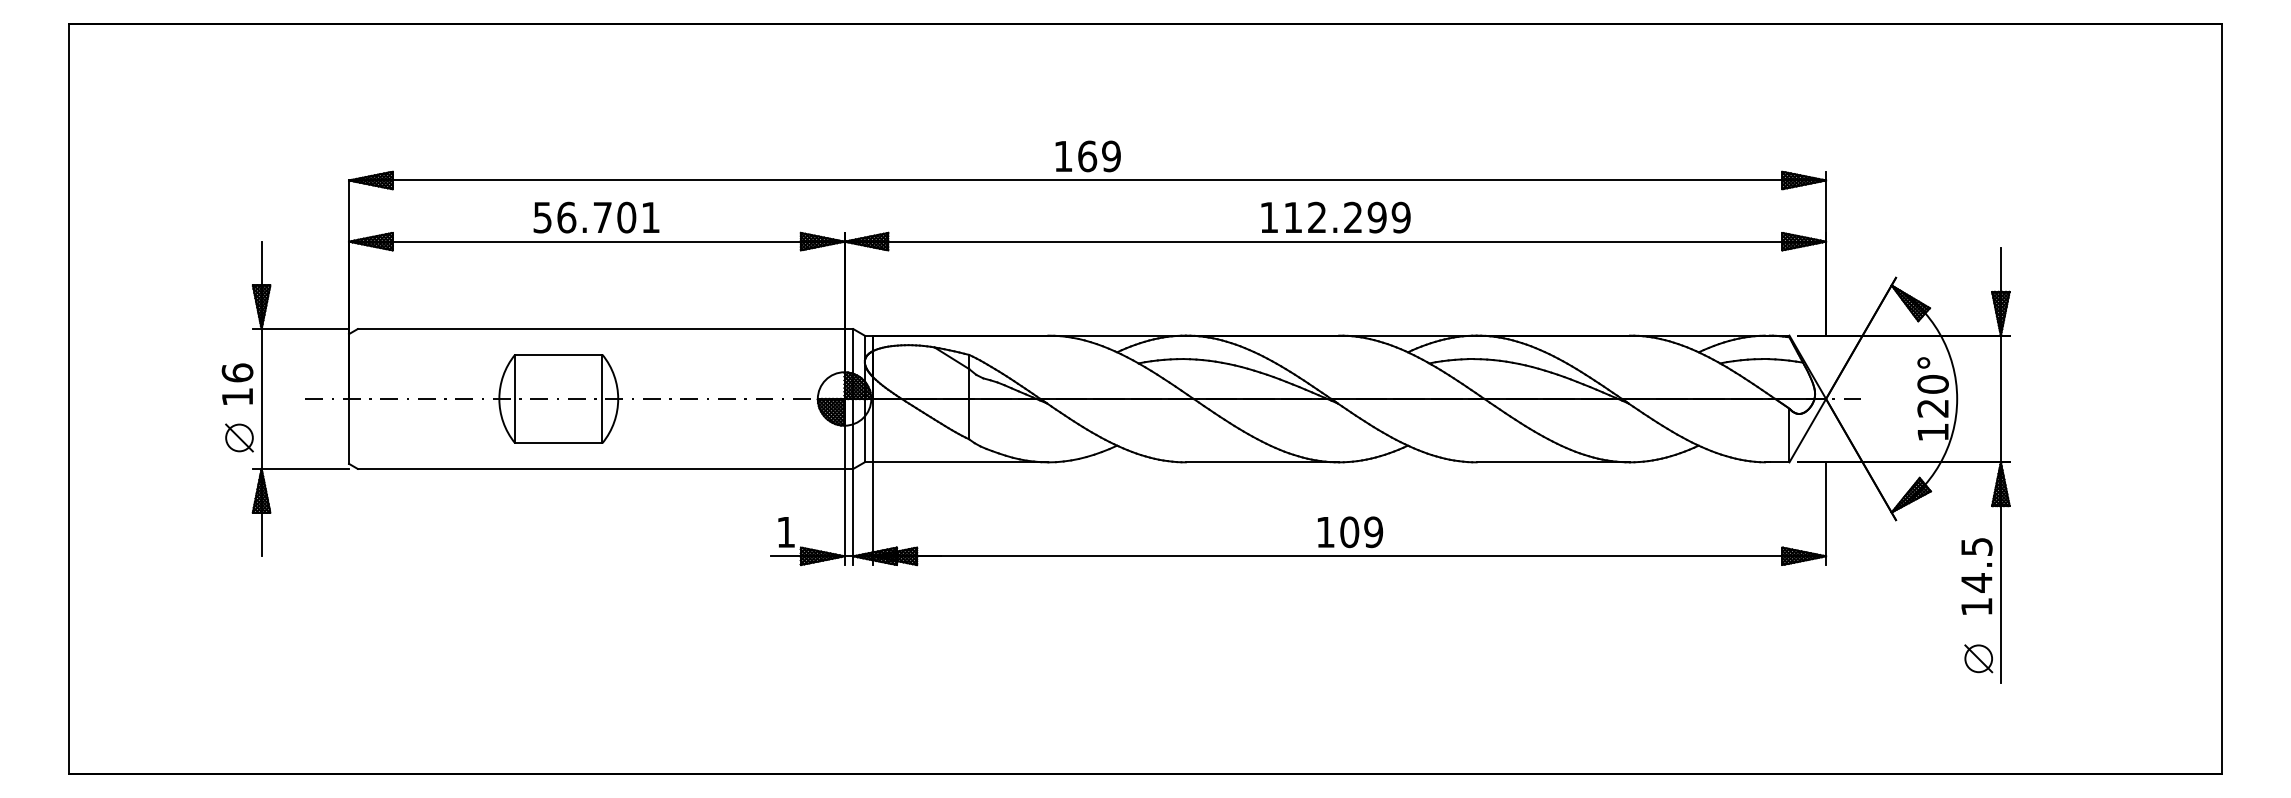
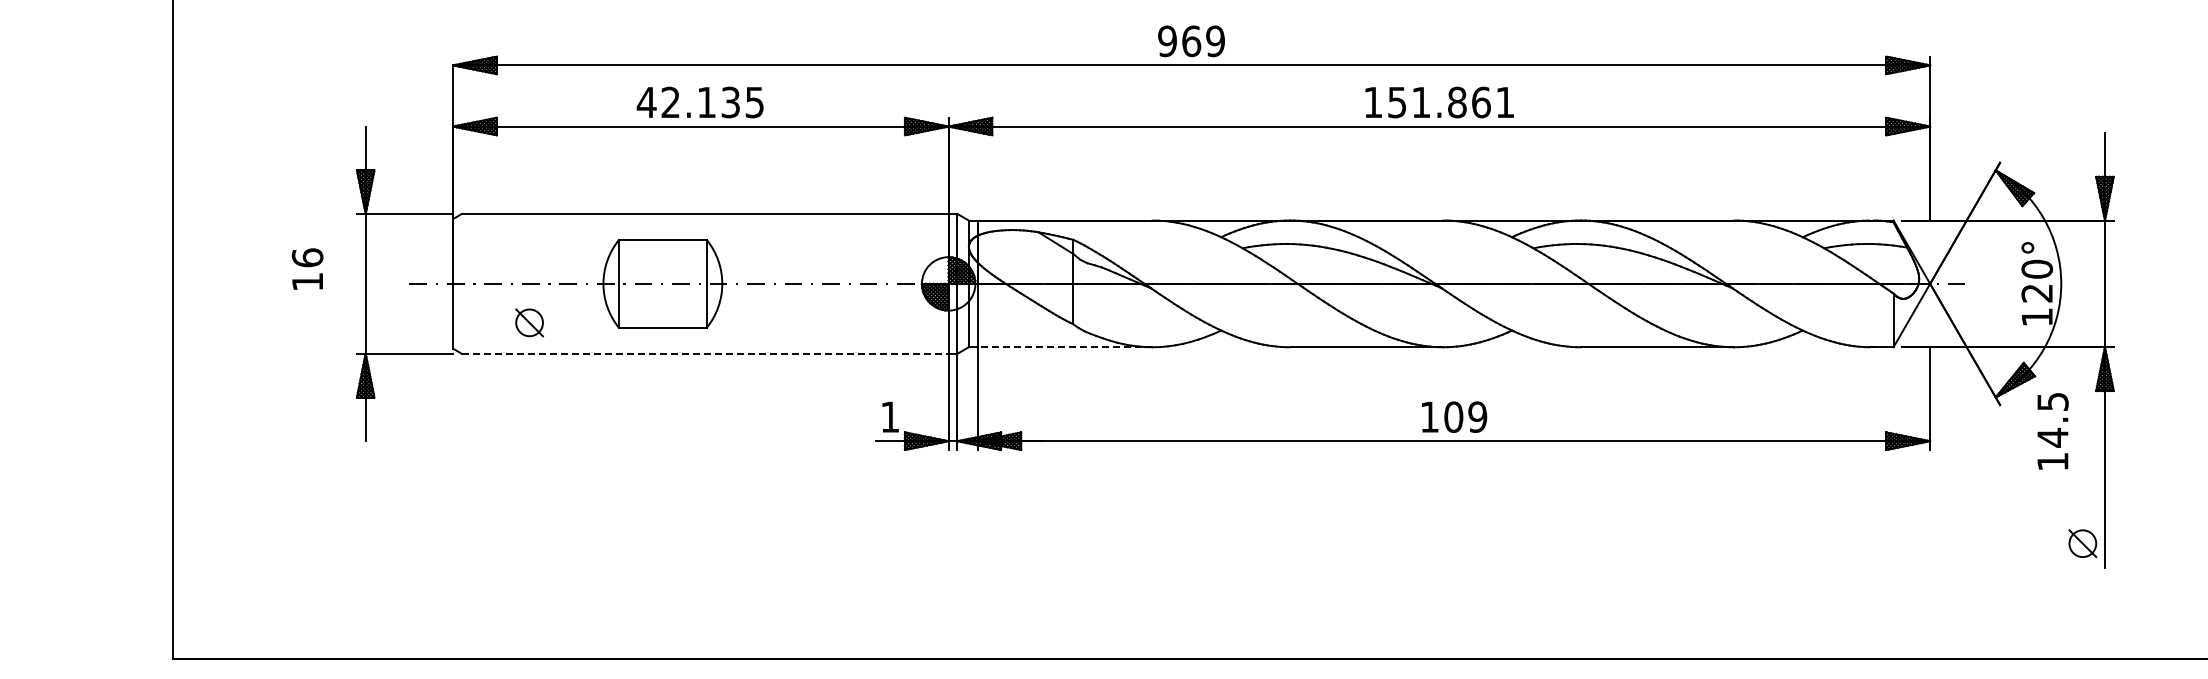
text: (1063, 156) -> (1167, 41), 169 -> 969
text: (595, 217) -> (699, 102), 56.701 -> 42.135
text: (1347, 217) -> (1451, 102), 112.299 -> 151.861
text: (237, 383) -> (307, 268), moved
part: (239, 437) -> (529, 322), moved
line: (960, 462) -> (1064, 347), solid -> dashed
line: (601, 468) -> (705, 353), solid -> dashed
text: (1976, 576) -> (2052, 431), moved

